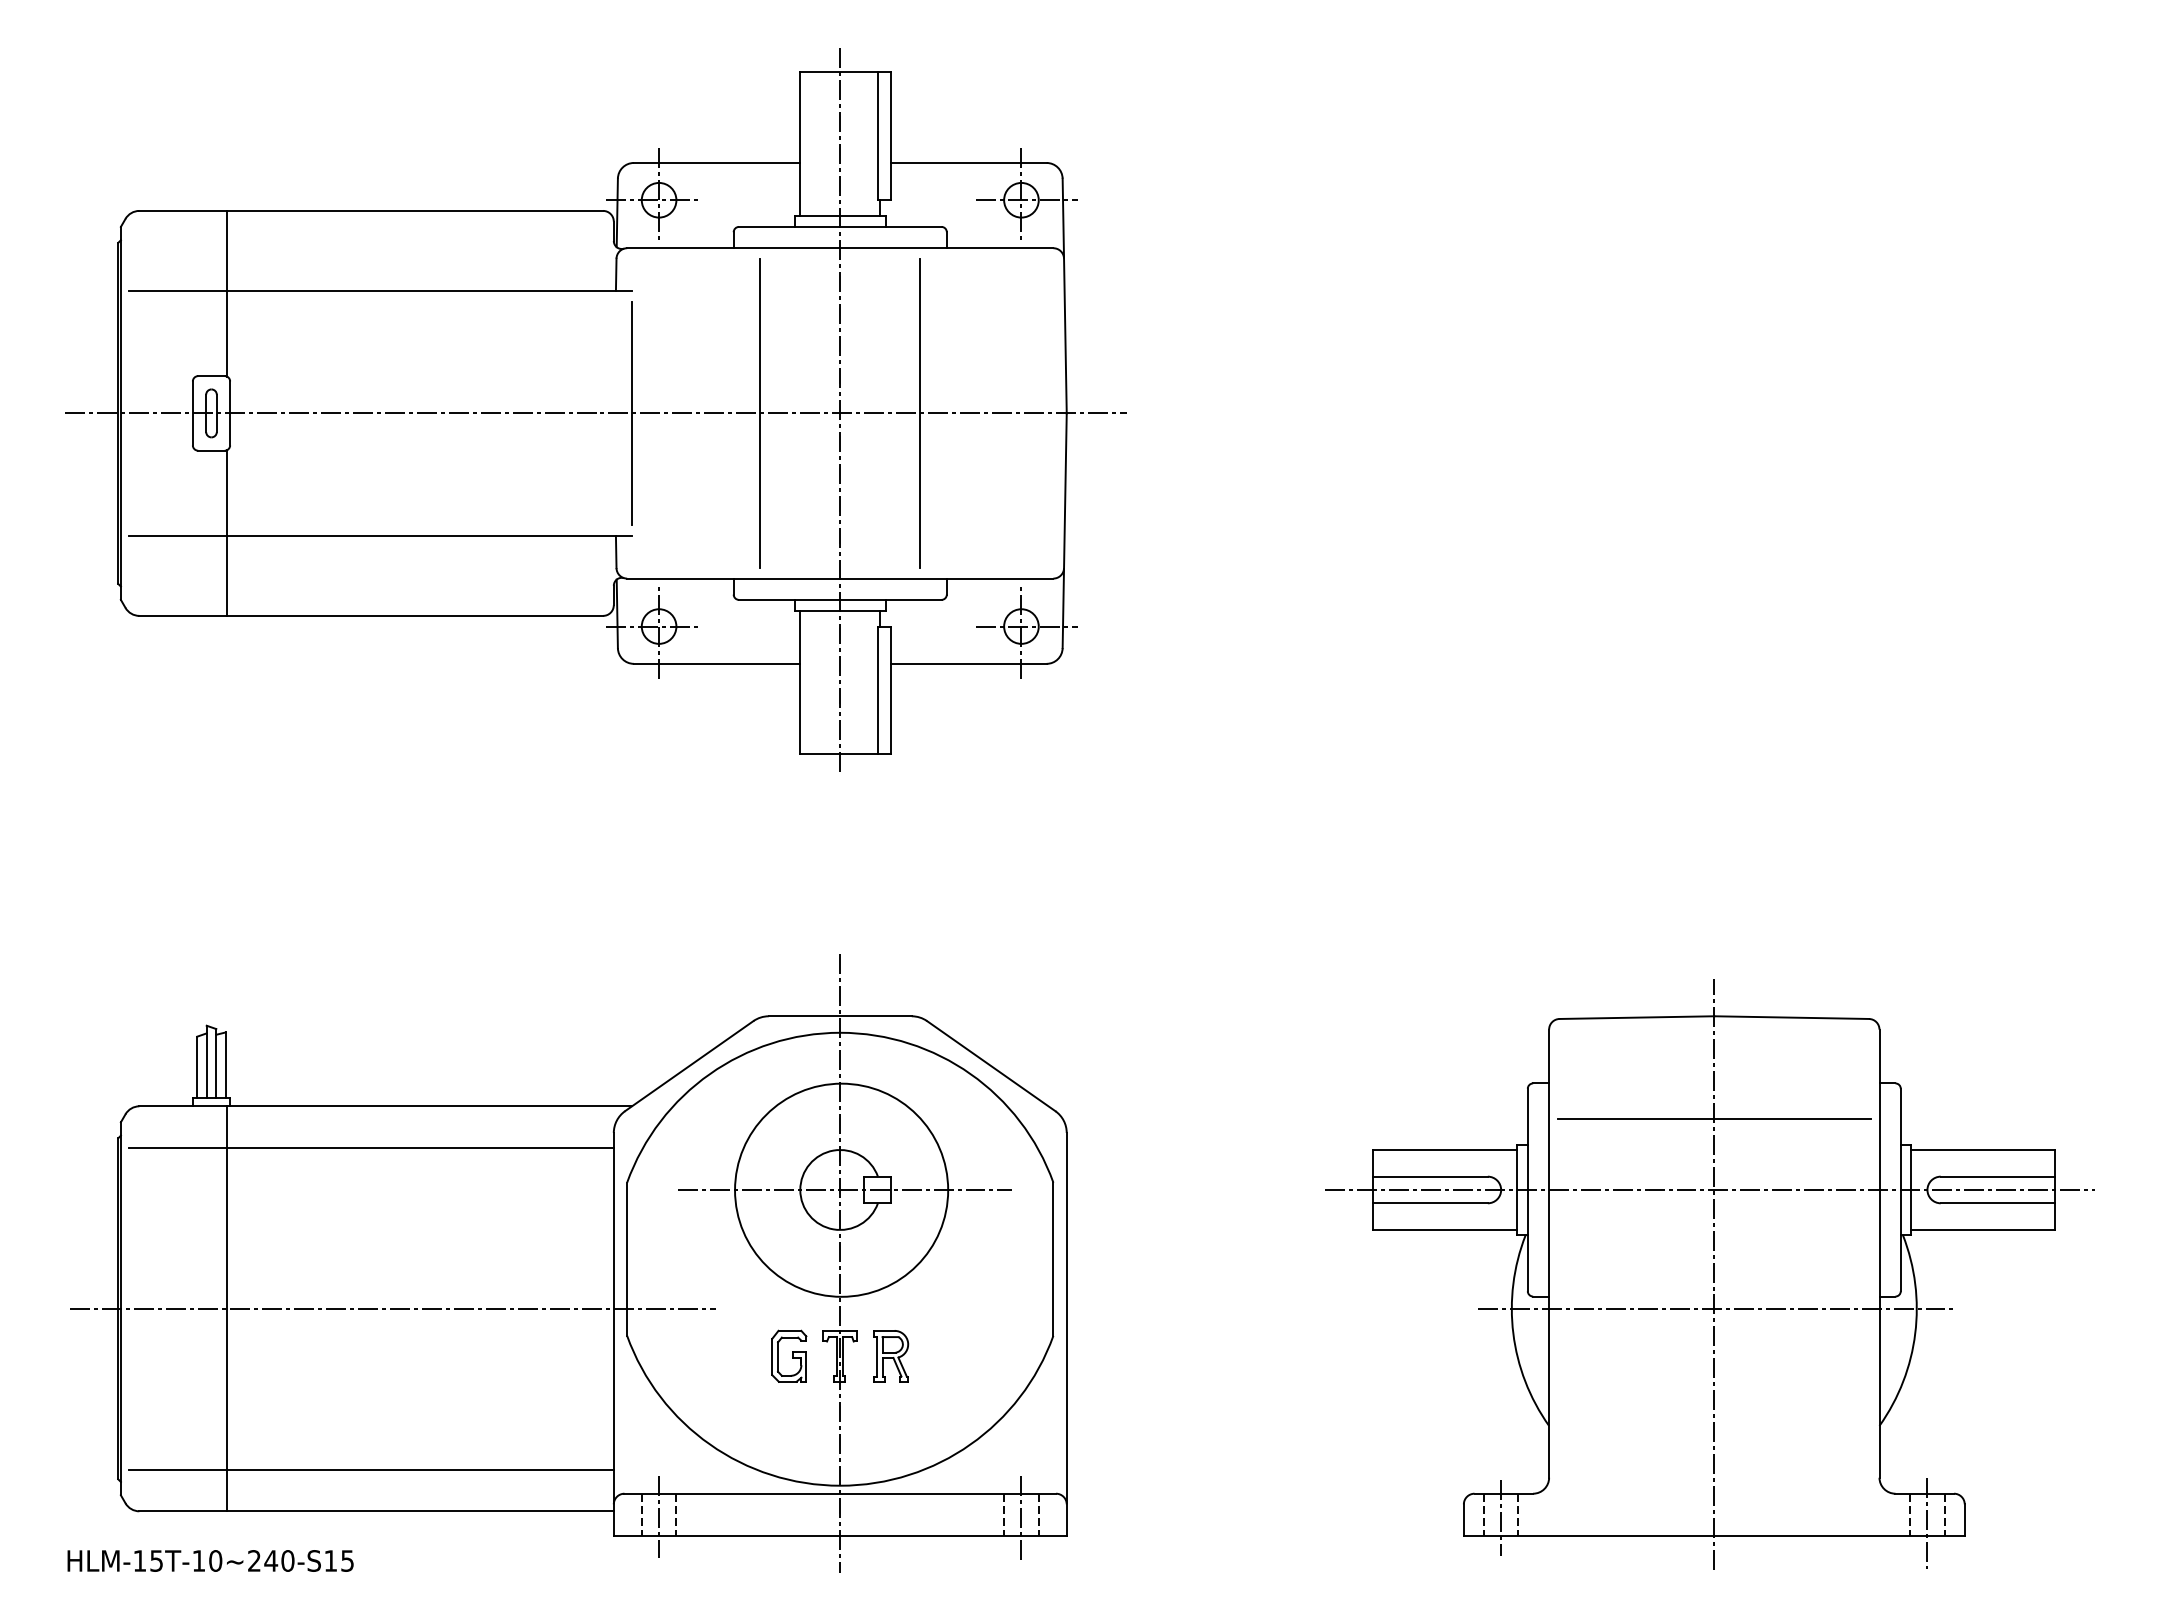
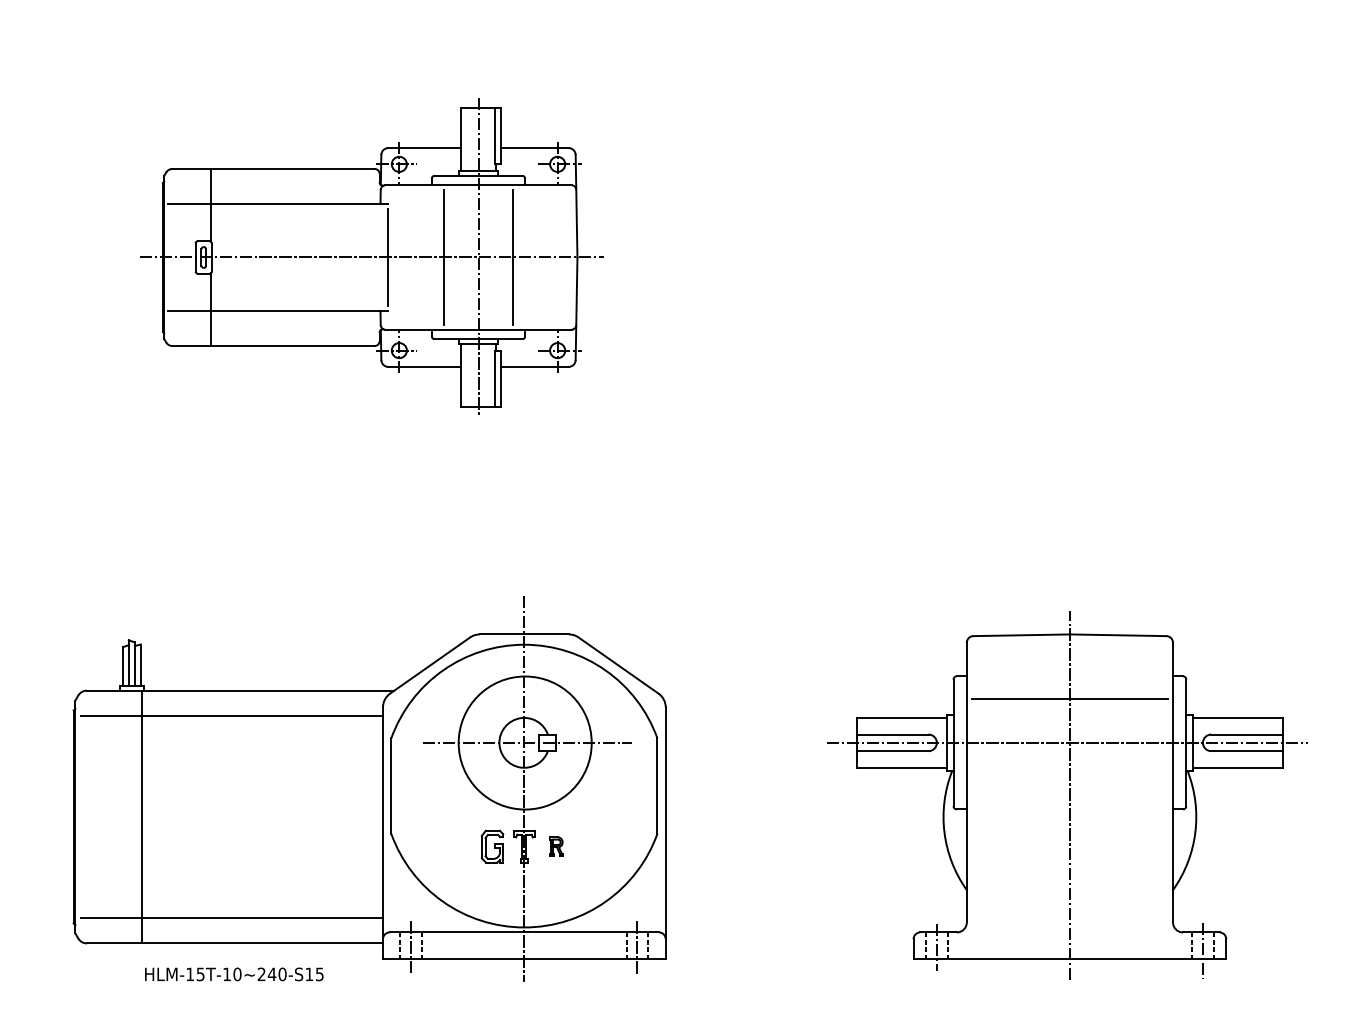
part: (595, 409) -> (371, 255), size x0.7
line: (393, 1309) -> (245, 817), removed
line: (1716, 1309) -> (1071, 817), removed
part: (891, 1356) -> (556, 846), size x0.6
text: (210, 1561) -> (234, 974), moved

